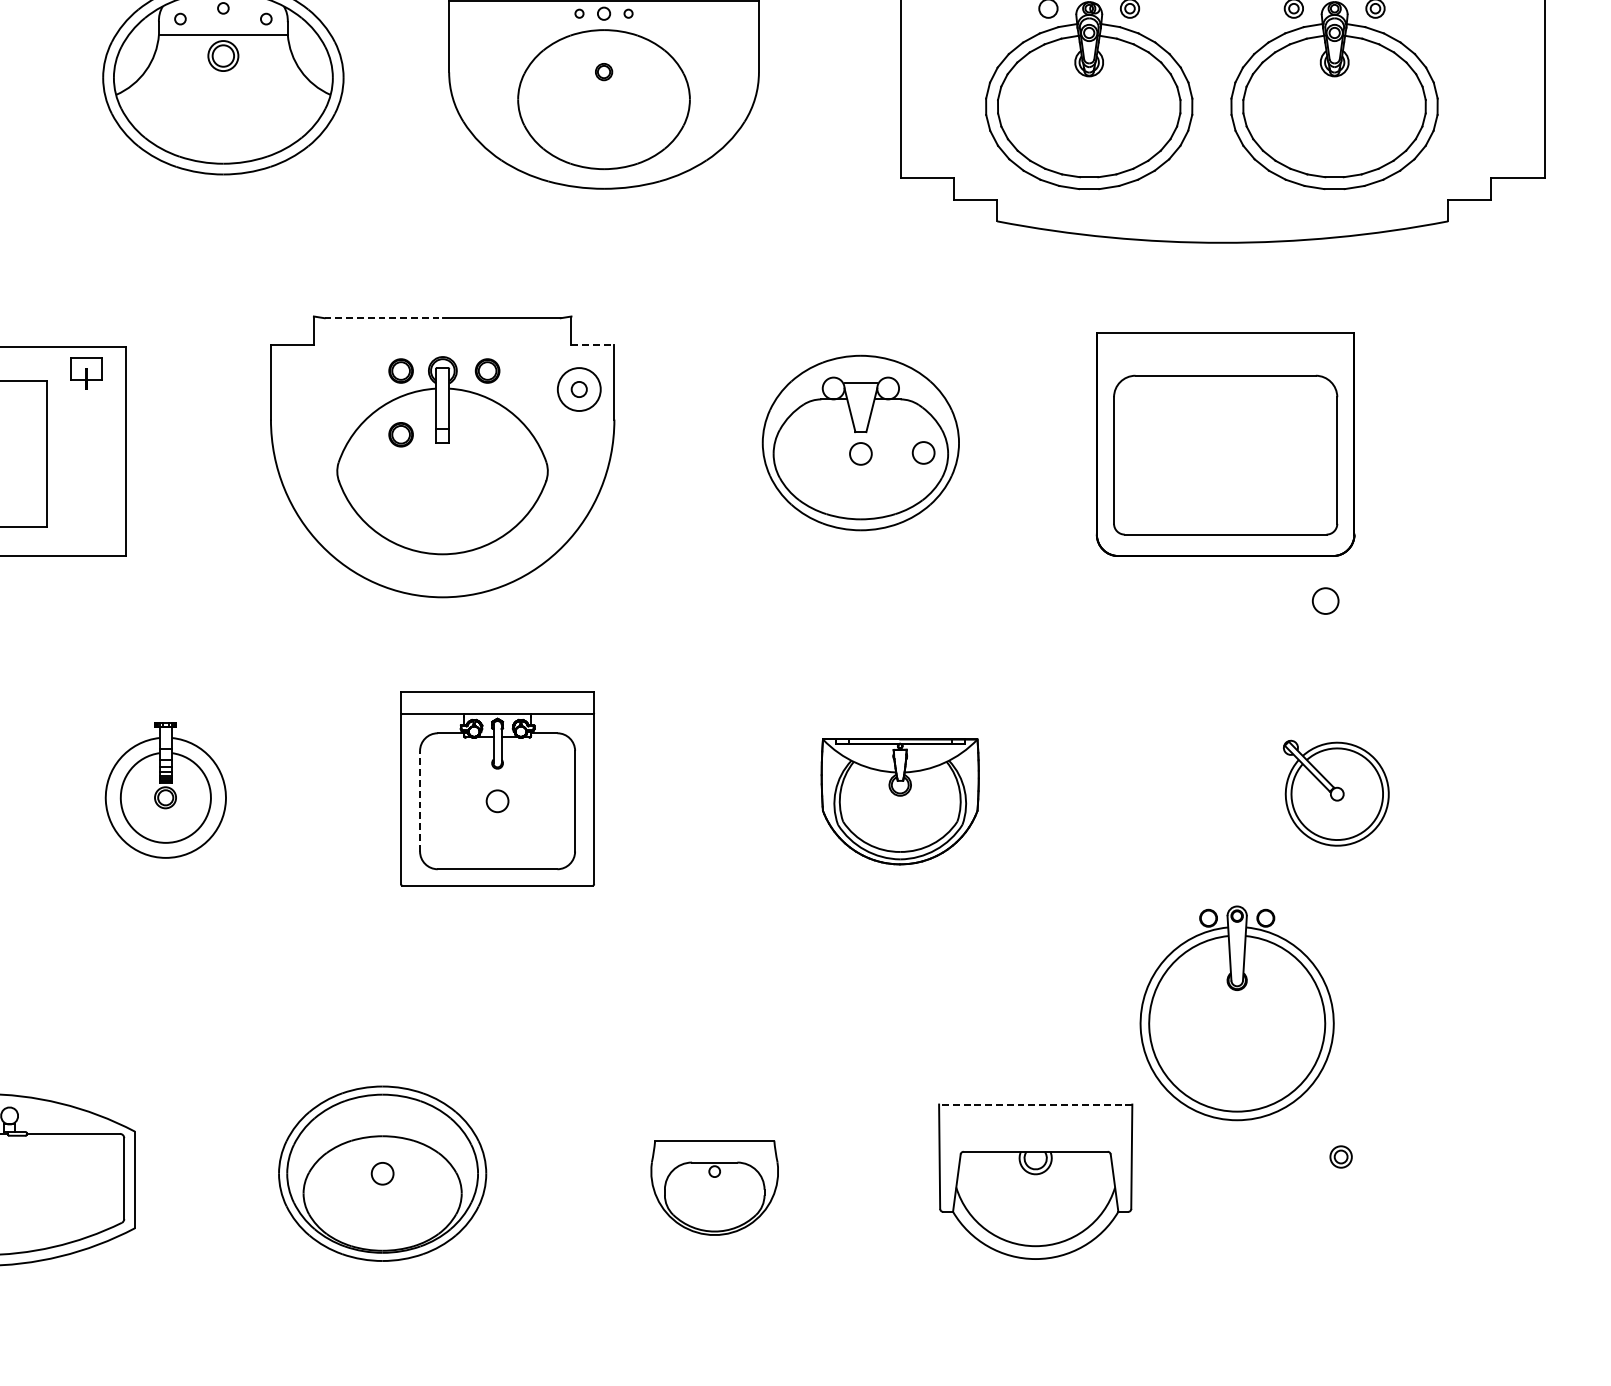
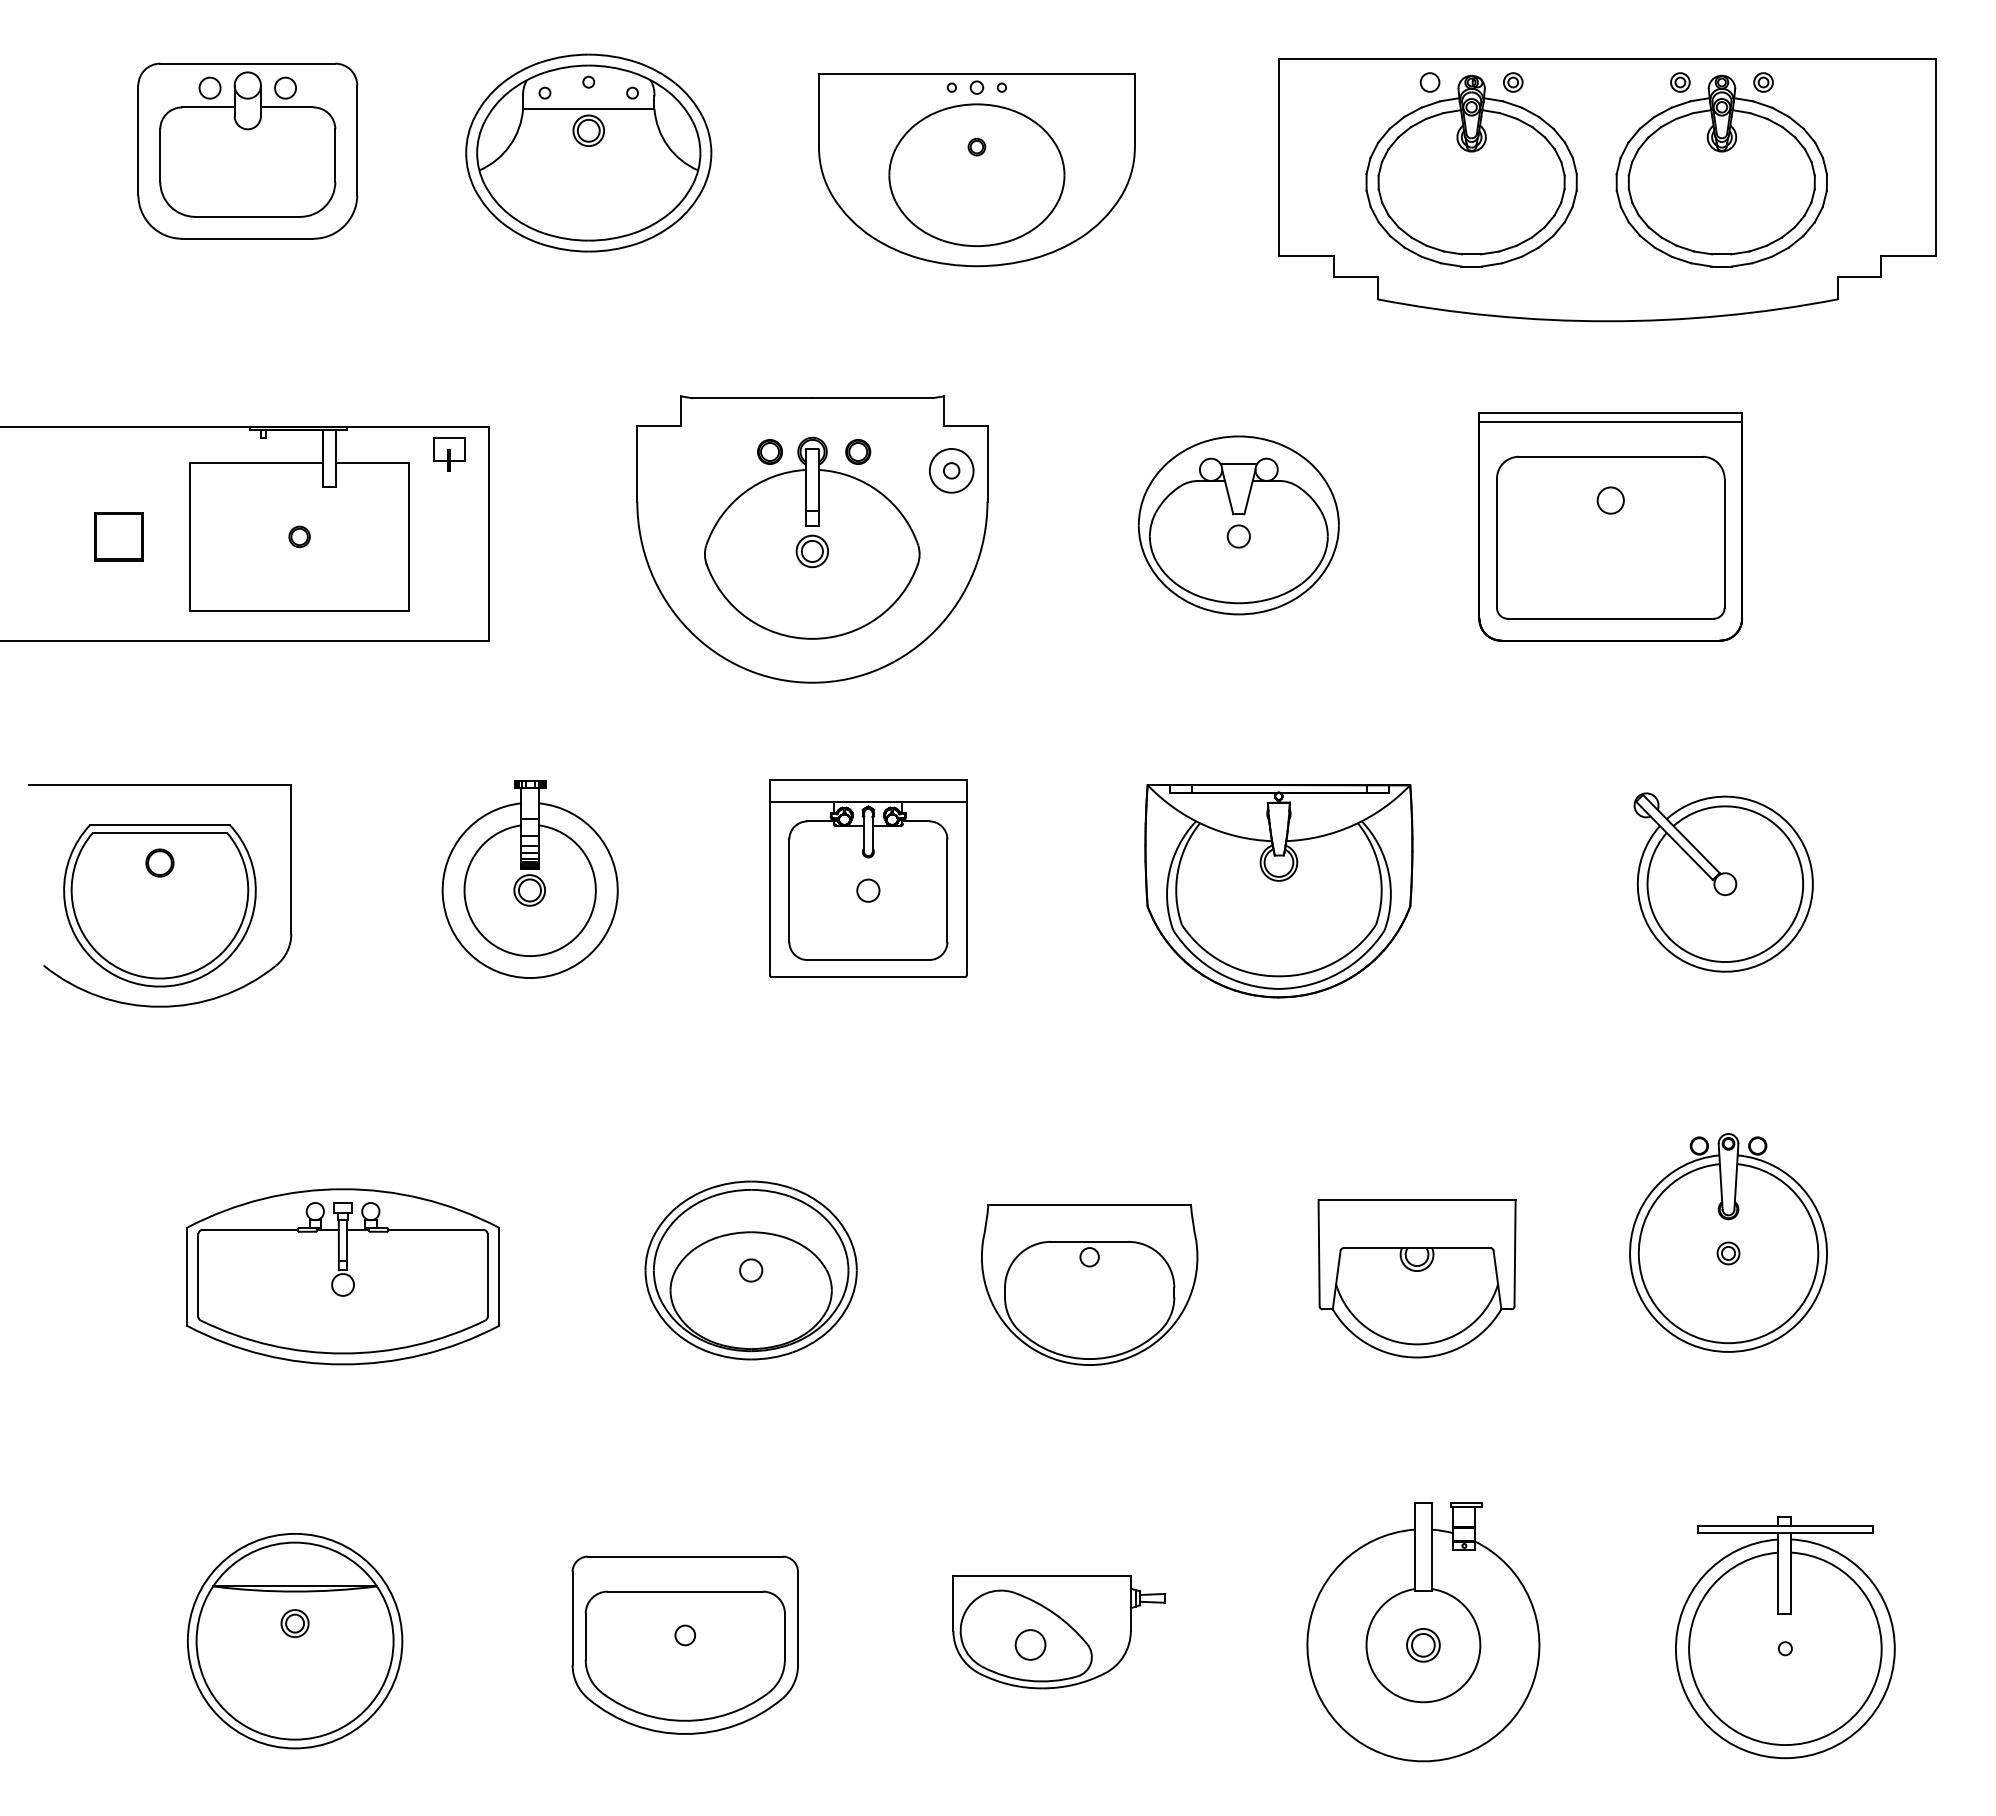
line: (383, 318) -> (752, 398), dashed -> solid
line: (1225, 341) -> (1610, 421), added
line: (592, 345) -> (965, 425), dashed -> solid
part: (400, 434) -> (769, 516), removed
circle: (923, 452) -> (1302, 535), removed
part: (441, 468) -> (811, 551), added
circle: (1325, 601) -> (1610, 500), moved
part: (165, 790) -> (529, 879), size x1.43
part: (1336, 793) -> (1723, 882), size x1.67
line: (420, 801) -> (789, 890), dashed -> solid
part: (899, 802) -> (1278, 891), size x1.67
part: (1237, 1012) -> (1728, 1242), moved
line: (1036, 1104) -> (1417, 1199), dashed -> solid
part: (714, 1187) -> (1089, 1284), size x1.67

